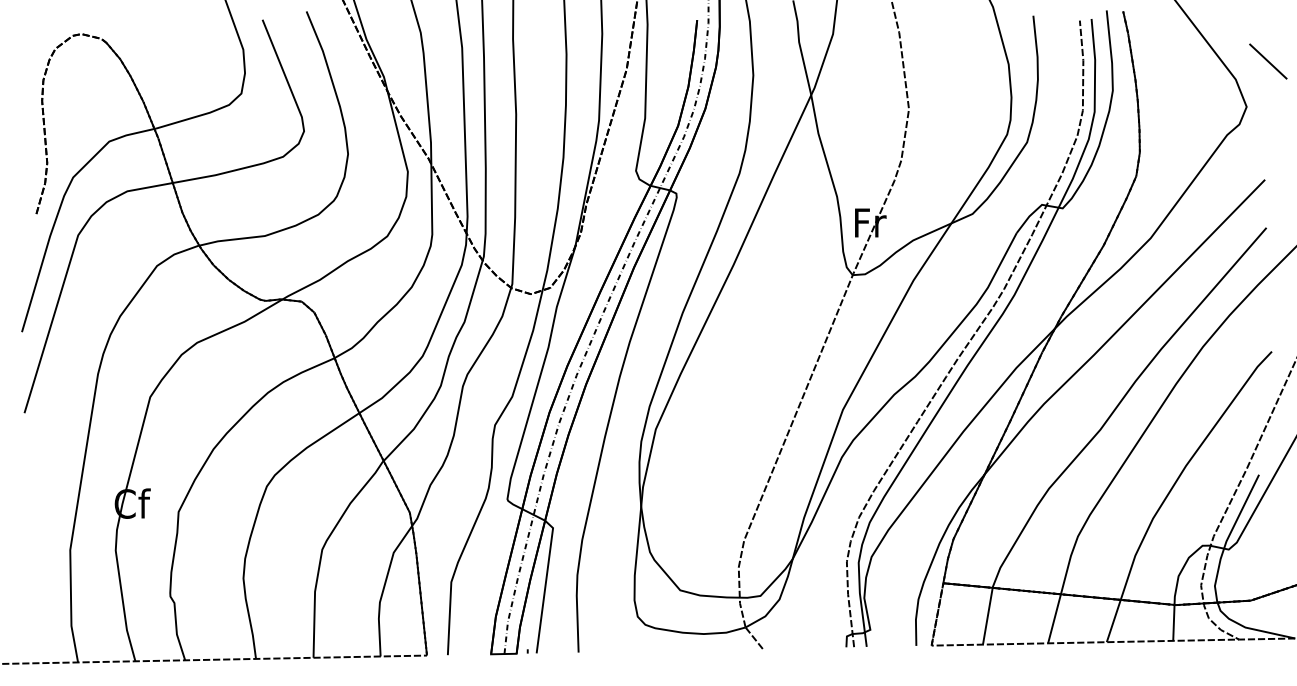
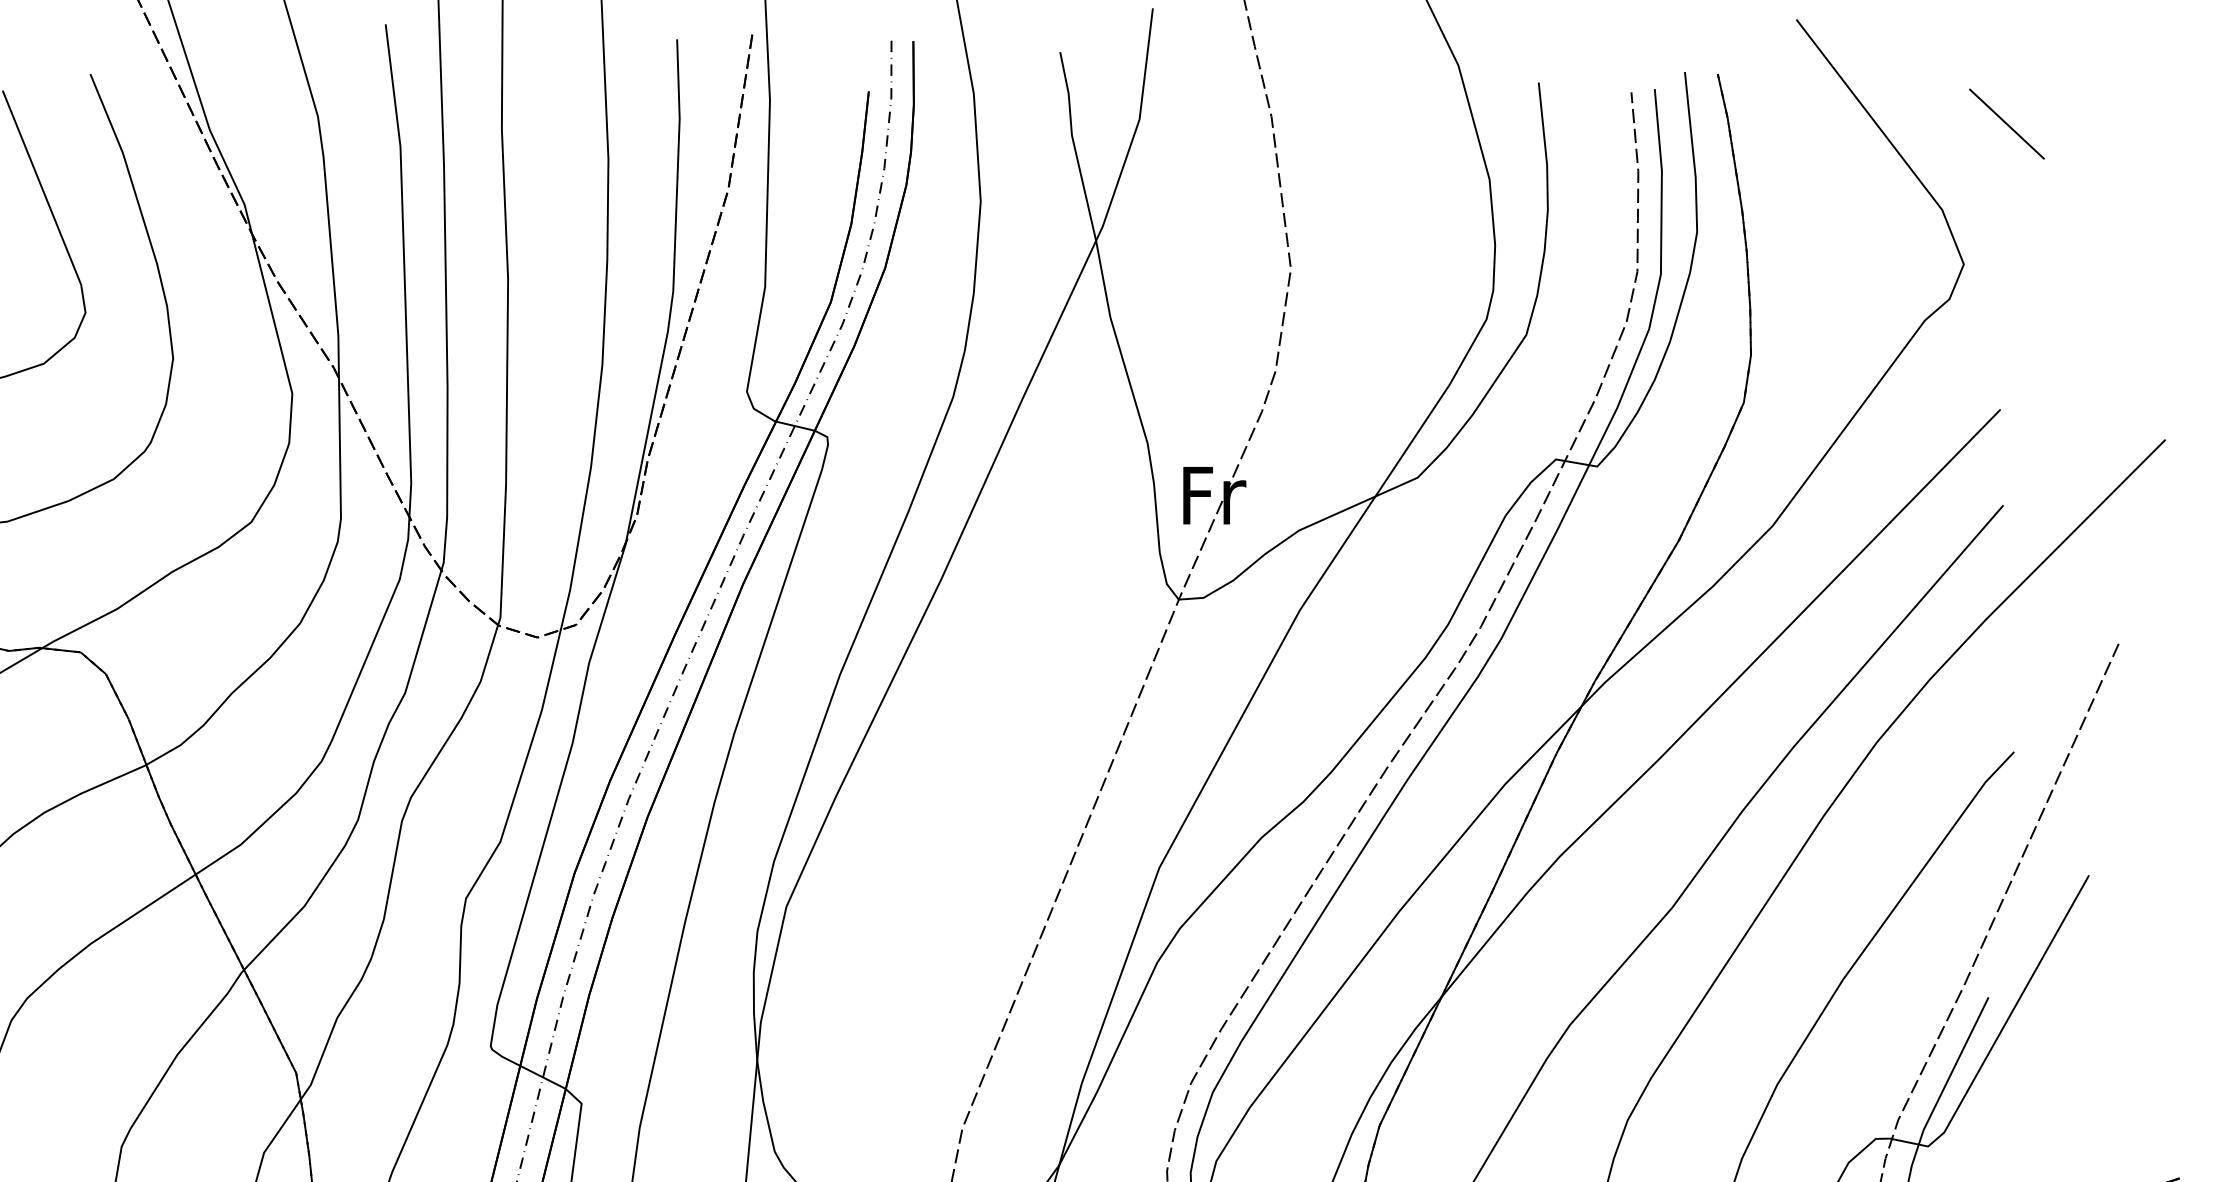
line: (1268, 61) -> (2007, 124), moved

